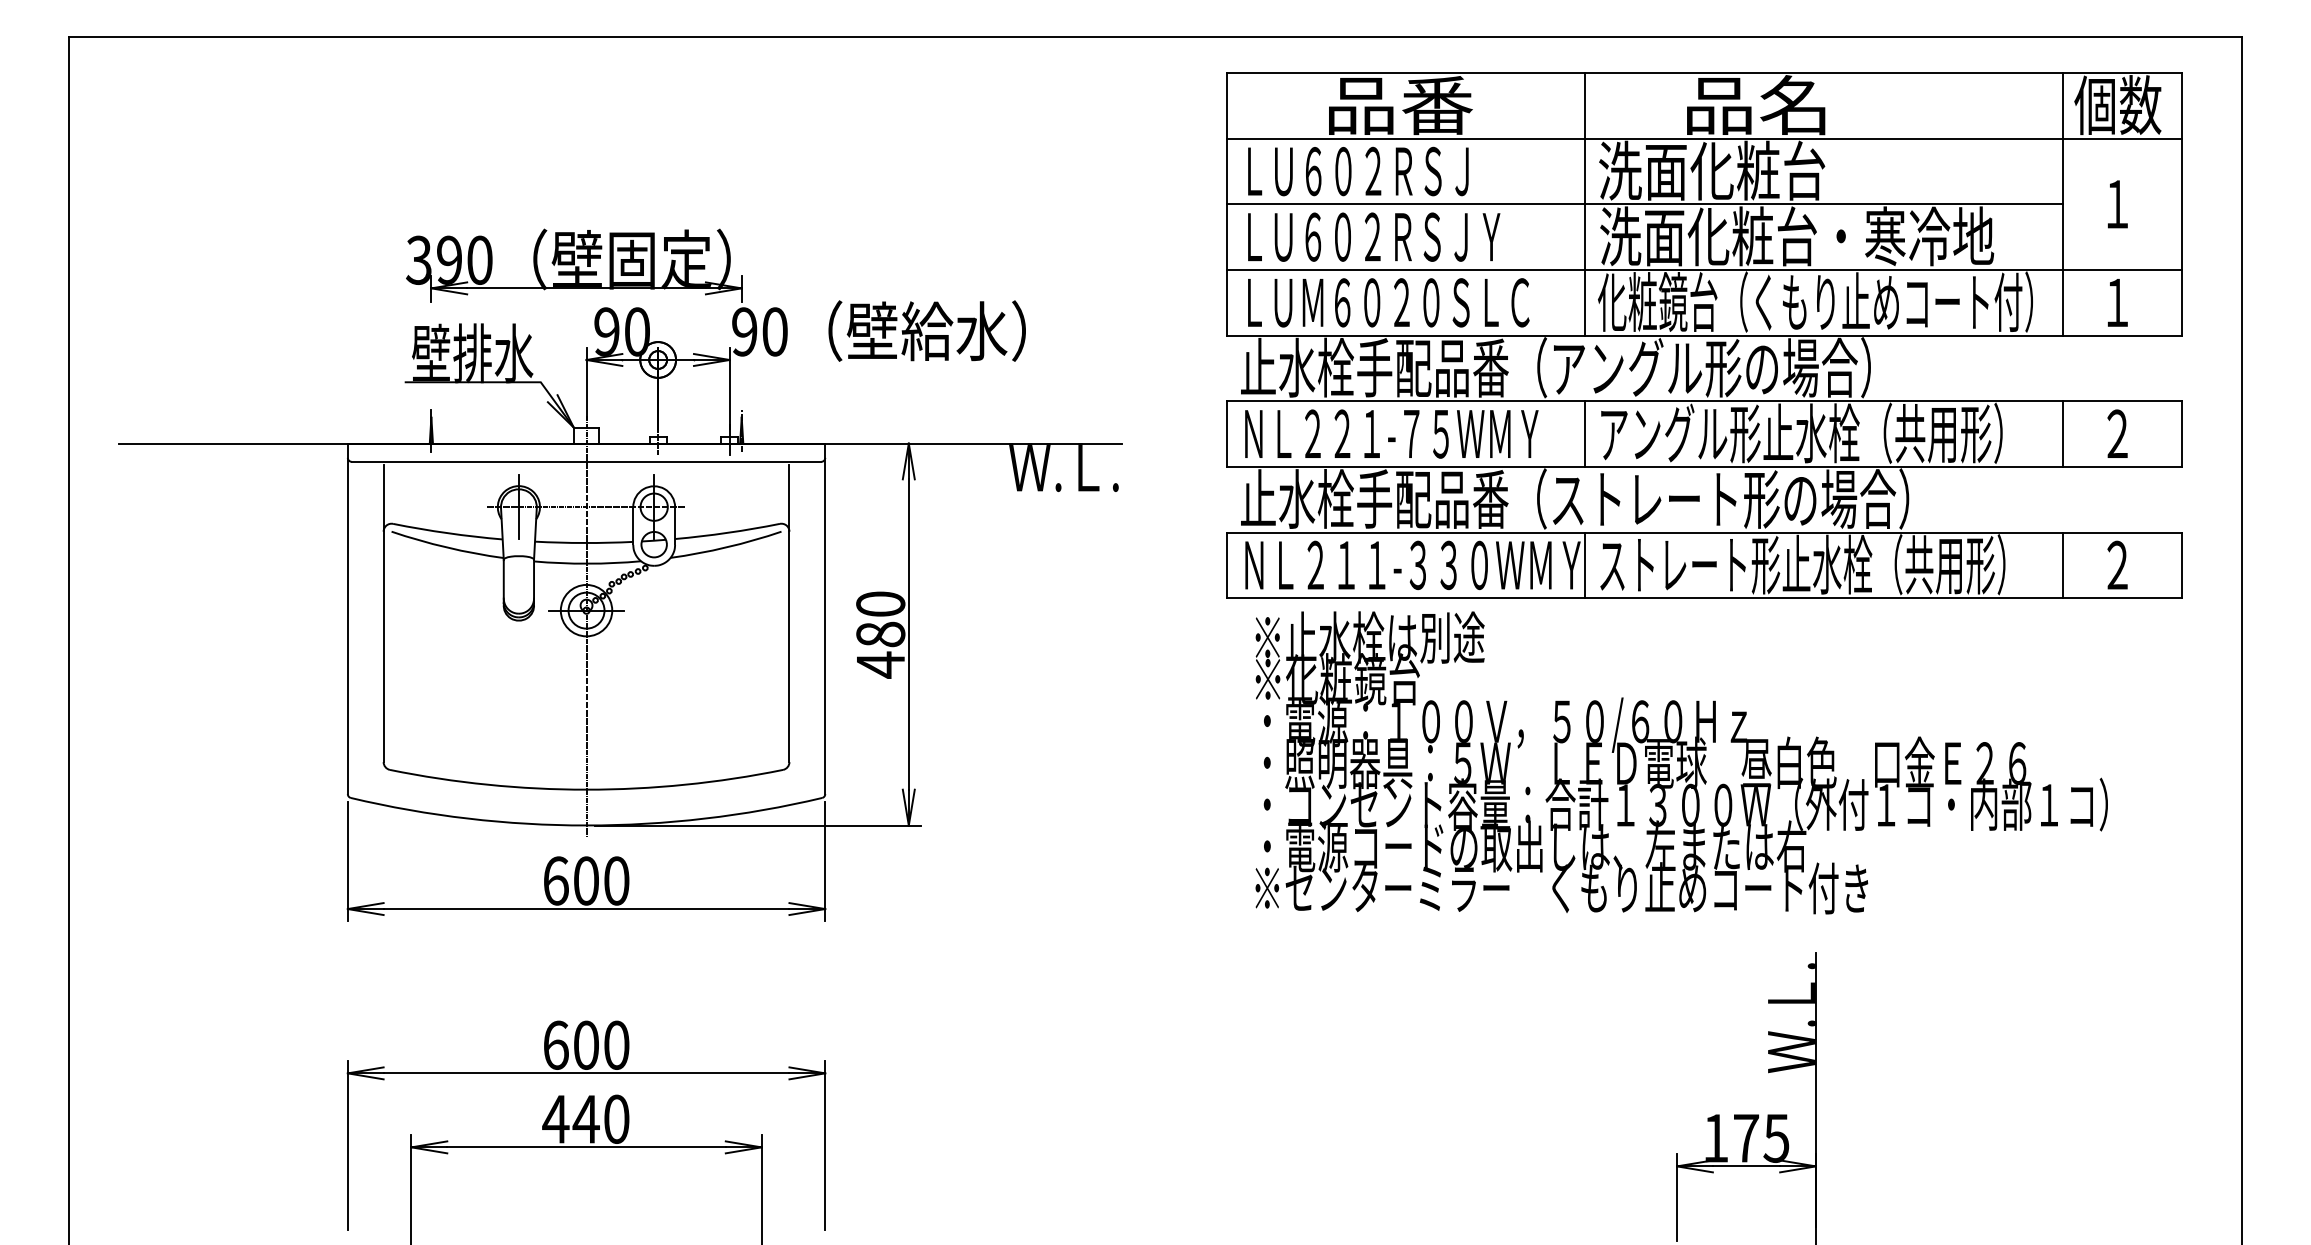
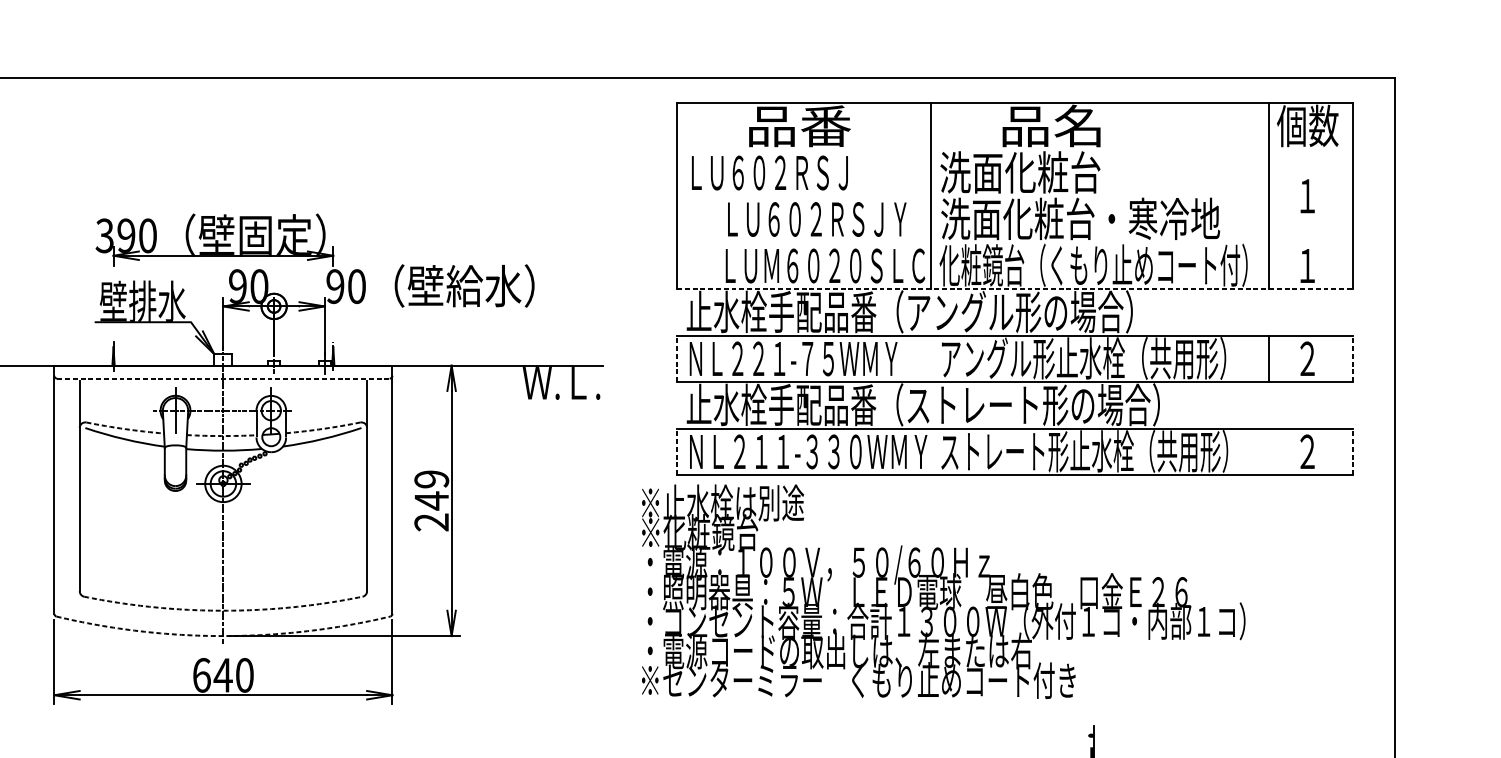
line: (1704, 138) -> (1015, 149), removed
line: (1644, 204) -> (972, 196), removed
text: (1374, 236) -> (817, 219), moved
line: (1704, 270) -> (1015, 243), removed
text: (1388, 302) -> (825, 265), moved
line: (1705, 335) -> (1015, 289), solid -> dashed
line: (1227, 434) -> (677, 359), solid -> dashed
line: (1585, 434) -> (930, 359), removed
line: (2181, 434) -> (1352, 359), solid -> dashed
line: (586, 461) -> (223, 378), solid -> dashed
arc: (727, 532) -> (323, 428), solid -> dashed
arc: (447, 533) -> (124, 429), solid -> dashed
arc: (584, 543) -> (221, 436), solid -> dashed
line: (1227, 565) -> (677, 451), solid -> dashed
line: (1585, 565) -> (930, 451), removed
line: (2062, 565) -> (1268, 451), removed
line: (2181, 565) -> (1352, 451), solid -> dashed
text: (880, 634) -> (431, 500), 480 -> 249
text: (1681, 762) -> (943, 591), moved
arc: (586, 789) -> (223, 610), solid -> dashed
arc: (586, 825) -> (223, 636), solid -> dashed
text: (585, 880) -> (222, 675), 600 -> 640

